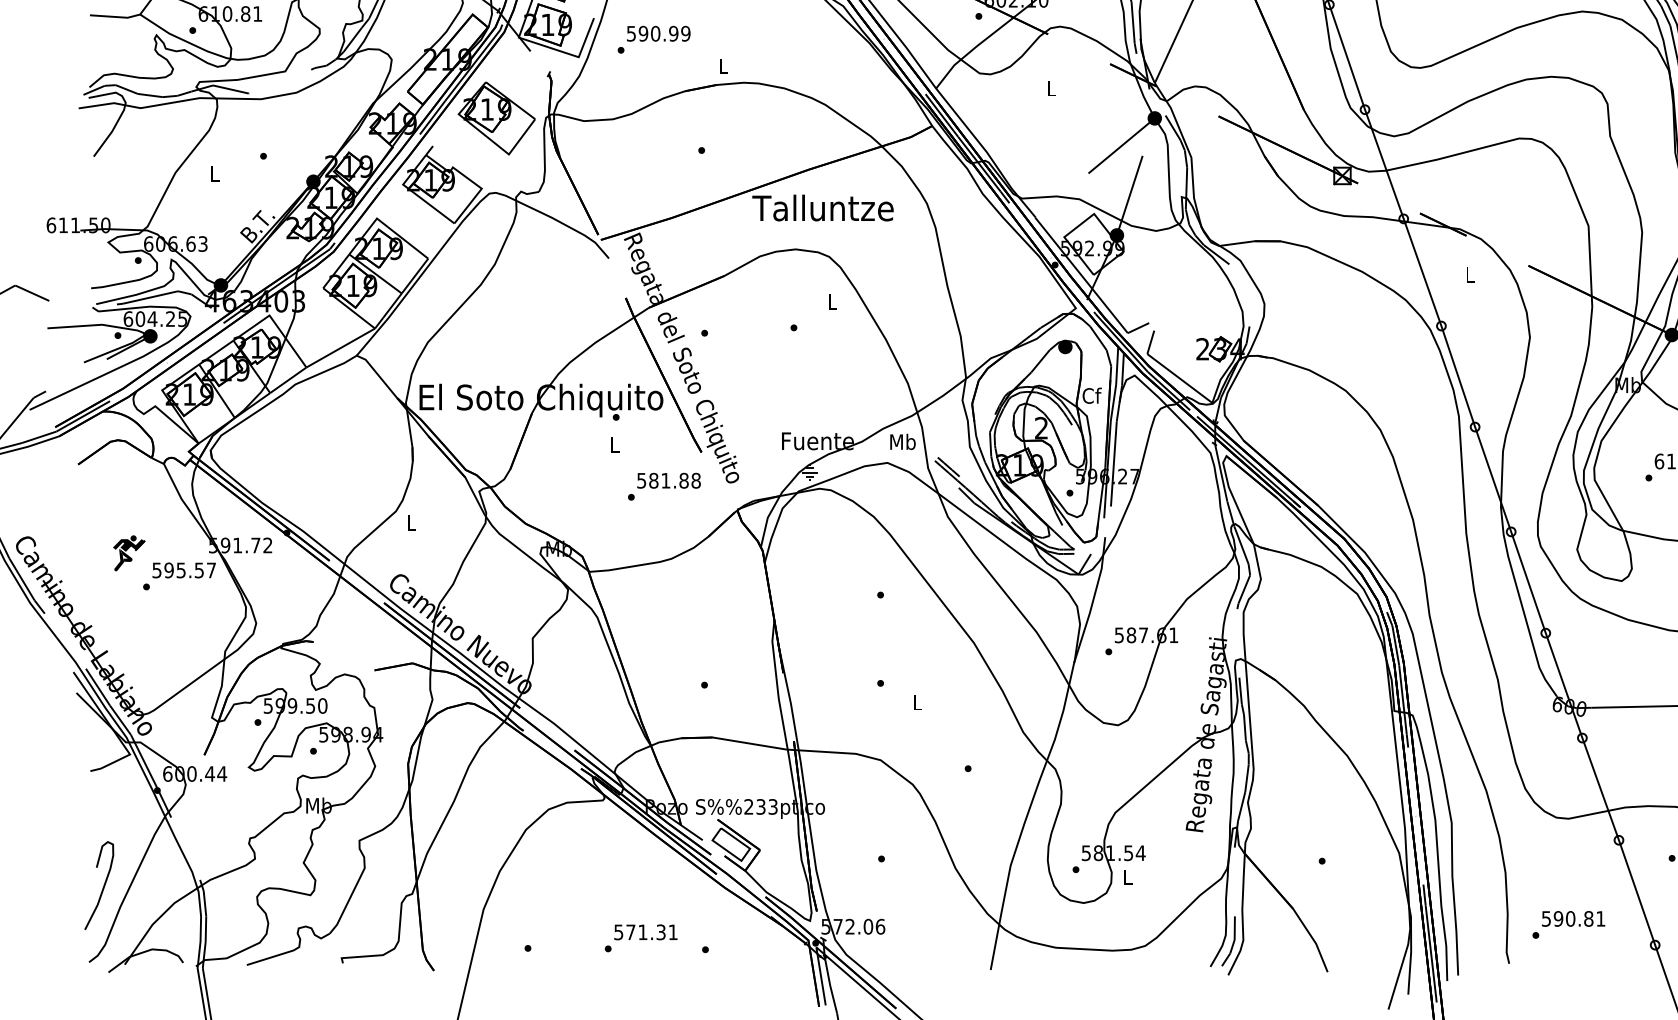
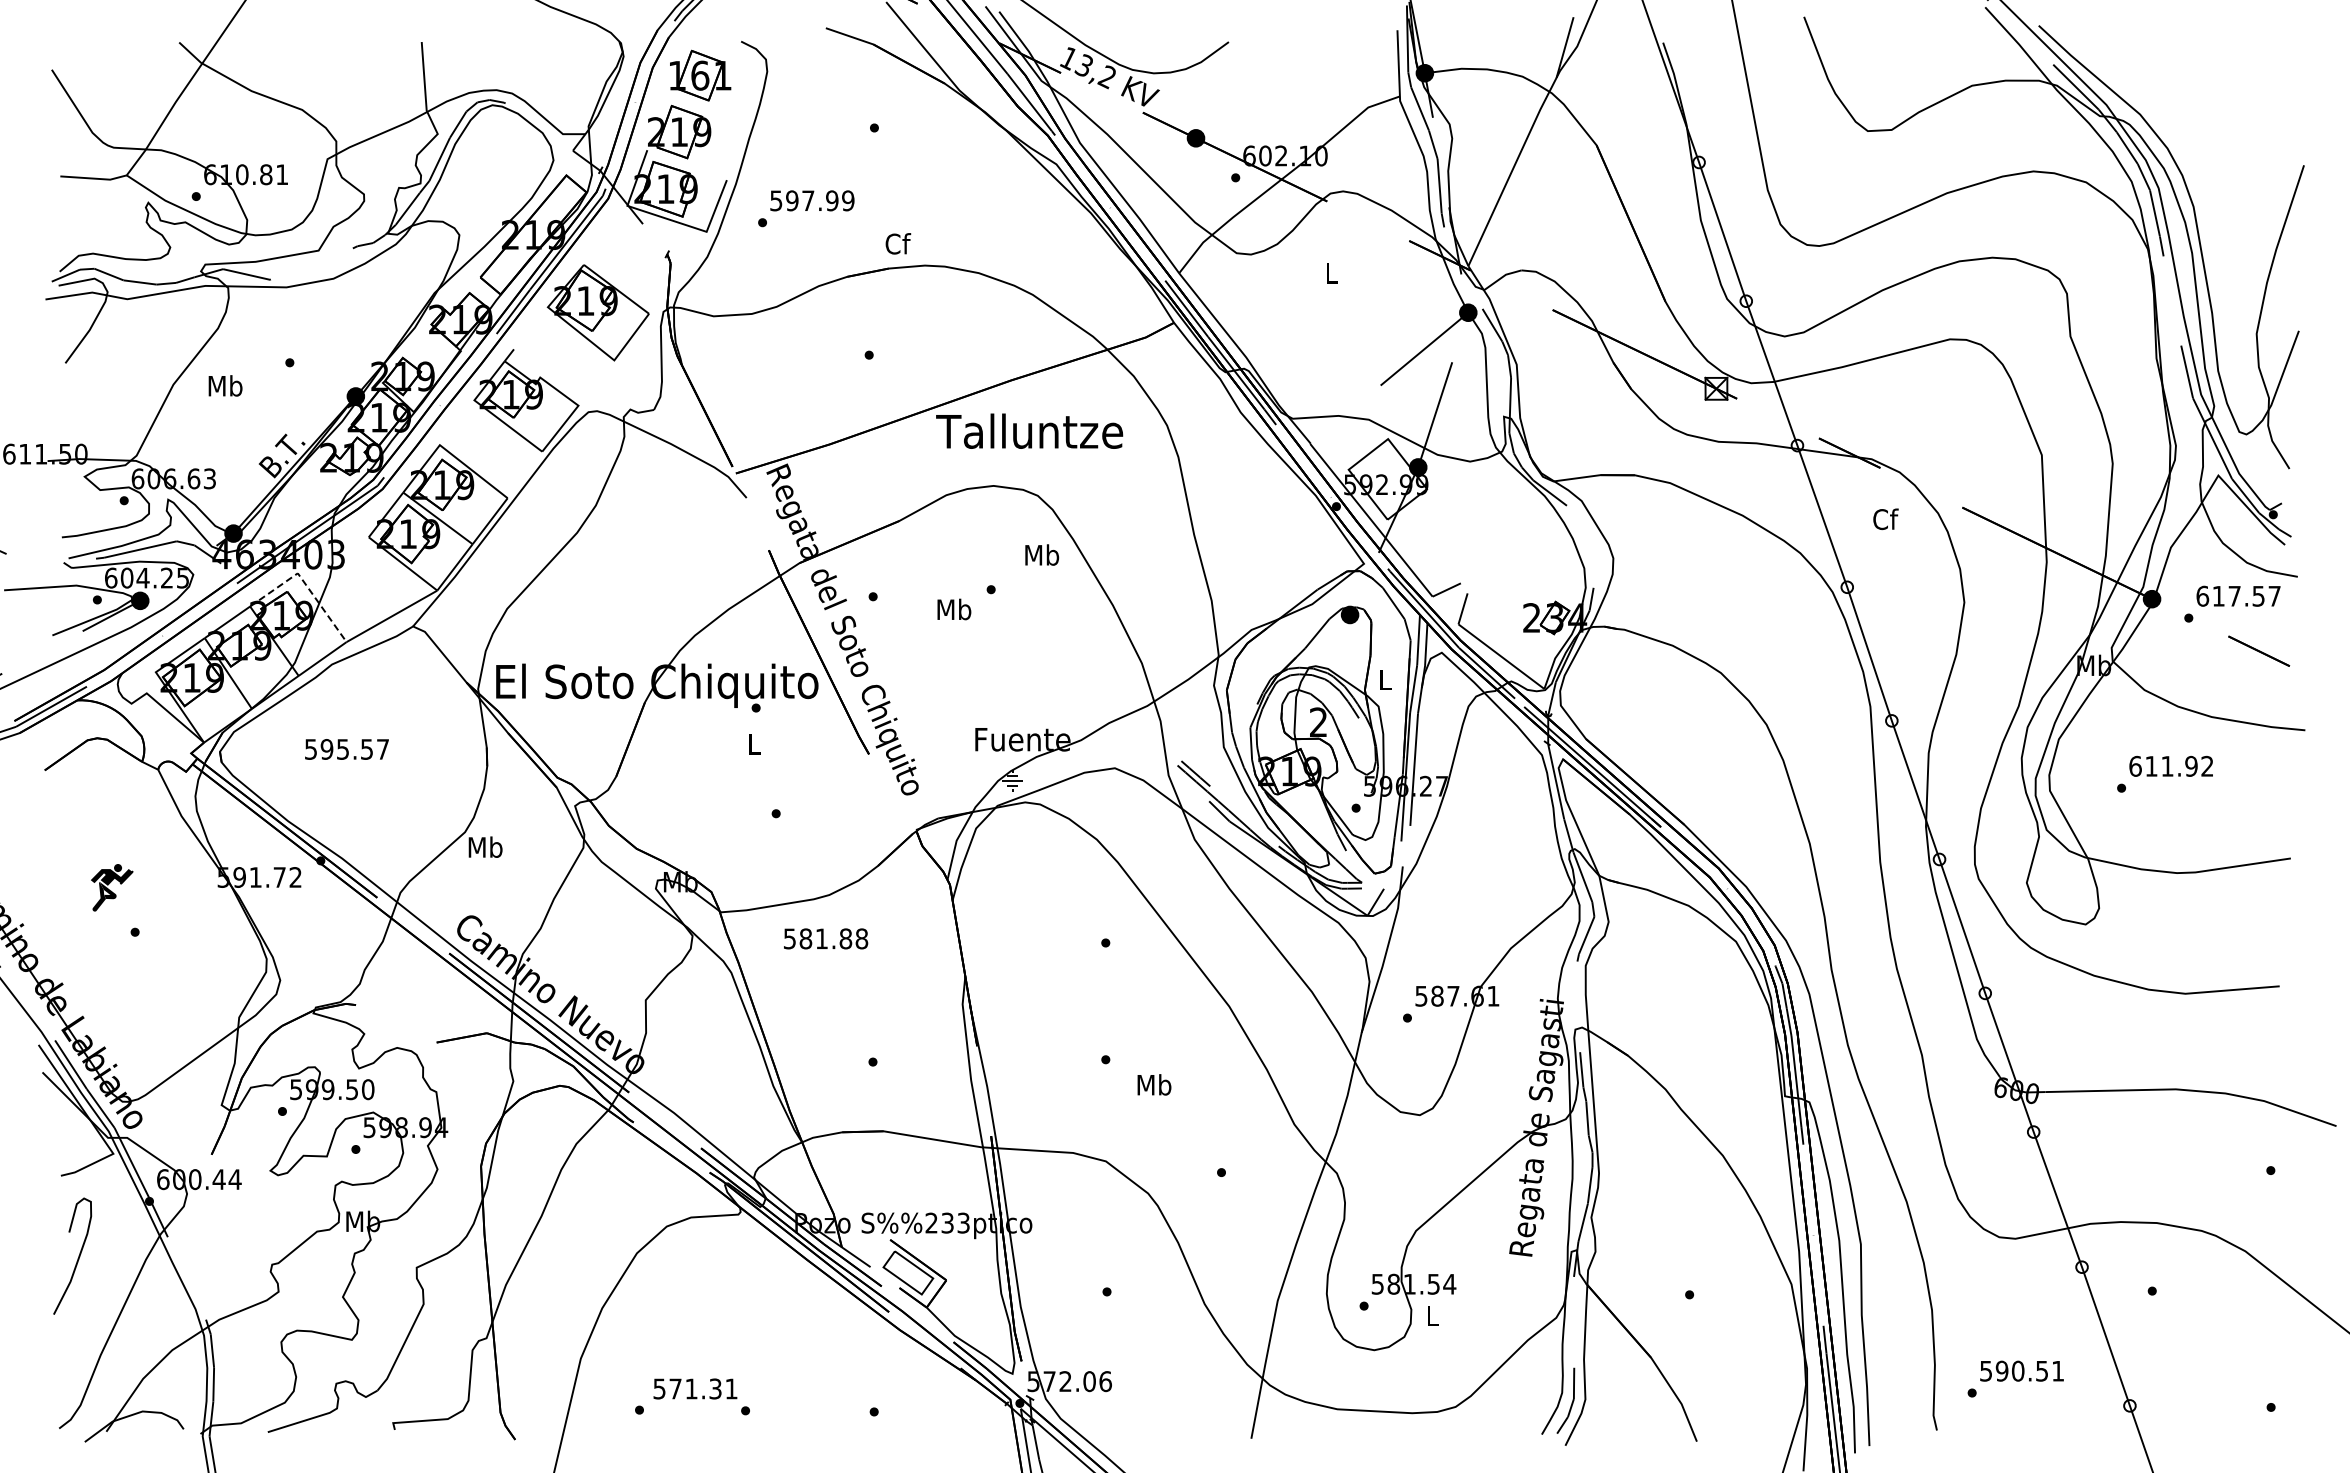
text: (655, 33) -> (808, 200), 590.99 -> 597.99
text: (723, 66) -> (898, 243), L -> Cf
text: (214, 173) -> (225, 385), L -> Mb
text: (1470, 274) -> (1885, 519), L -> Cf
text: (832, 301) -> (1042, 554), L -> Mb
line: (275, 323) -> (305, 583), solid -> dashed
text: (1092, 395) -> (1385, 679), Cf -> L
text: (903, 441) -> (954, 609), moved
text: (669, 480) -> (826, 938), moved
text: (411, 522) -> (485, 846), L -> Mb
text: (183, 570) -> (346, 749), moved
text: (917, 702) -> (1154, 1084), L -> Mb
curve: (102, 887) -> (77, 1258), moved
text: (1589, 918) -> (2042, 1370), 590.81 -> 590.51
text: (645, 932) -> (695, 1388), moved

